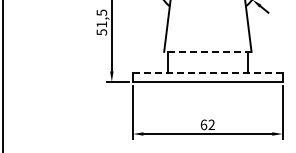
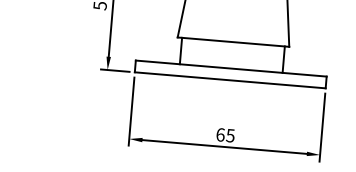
line: (207, 51) -> (233, 41), dashed -> solid
line: (207, 72) -> (230, 68), dashed -> solid
text: (211, 124) -> (230, 135), 62 -> 65

